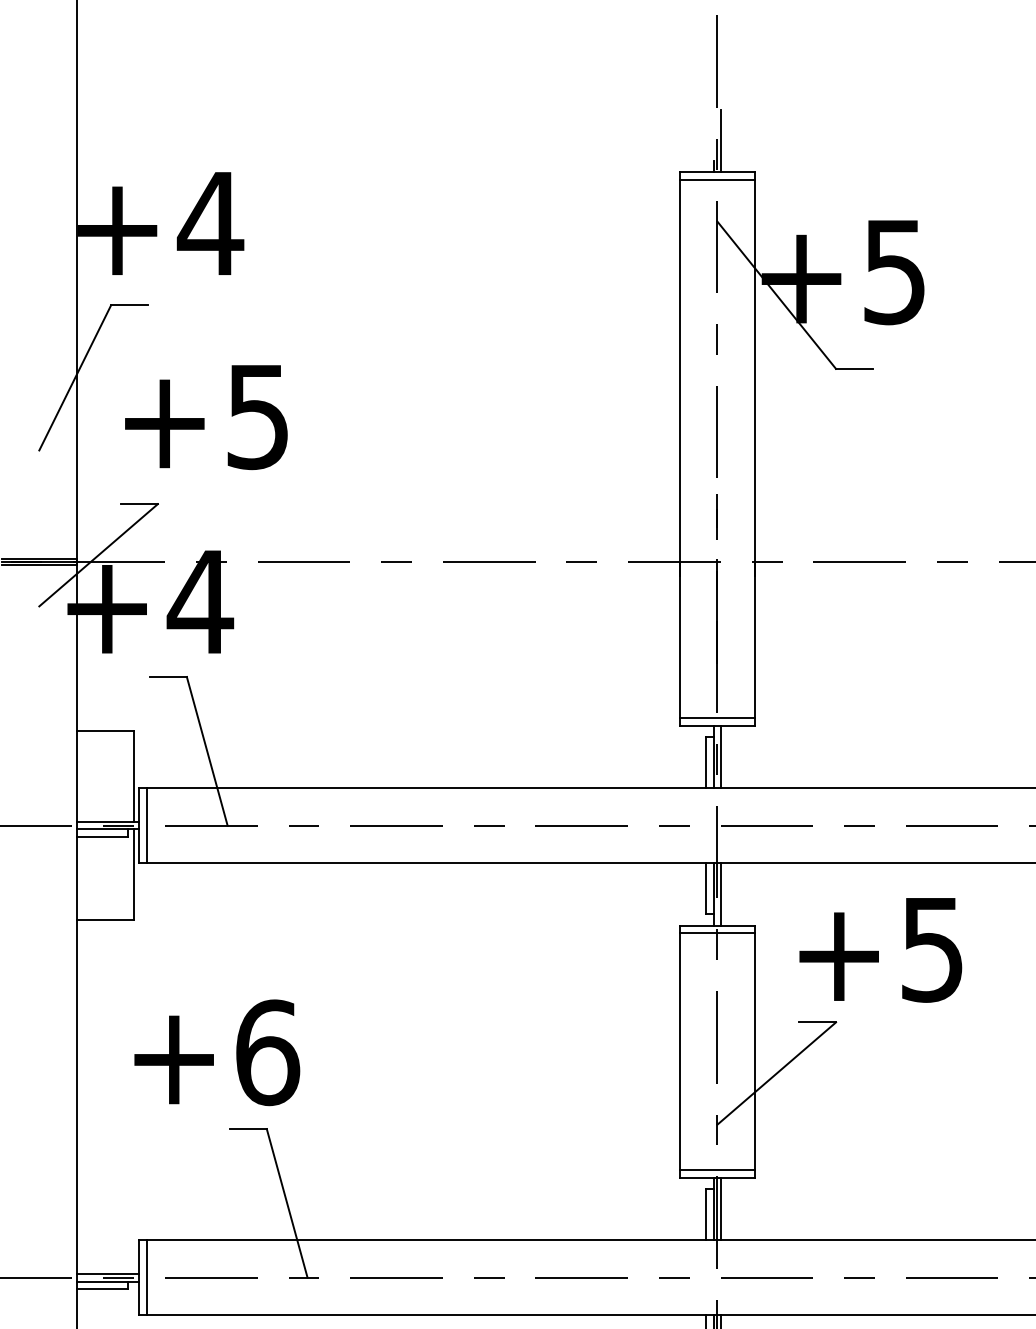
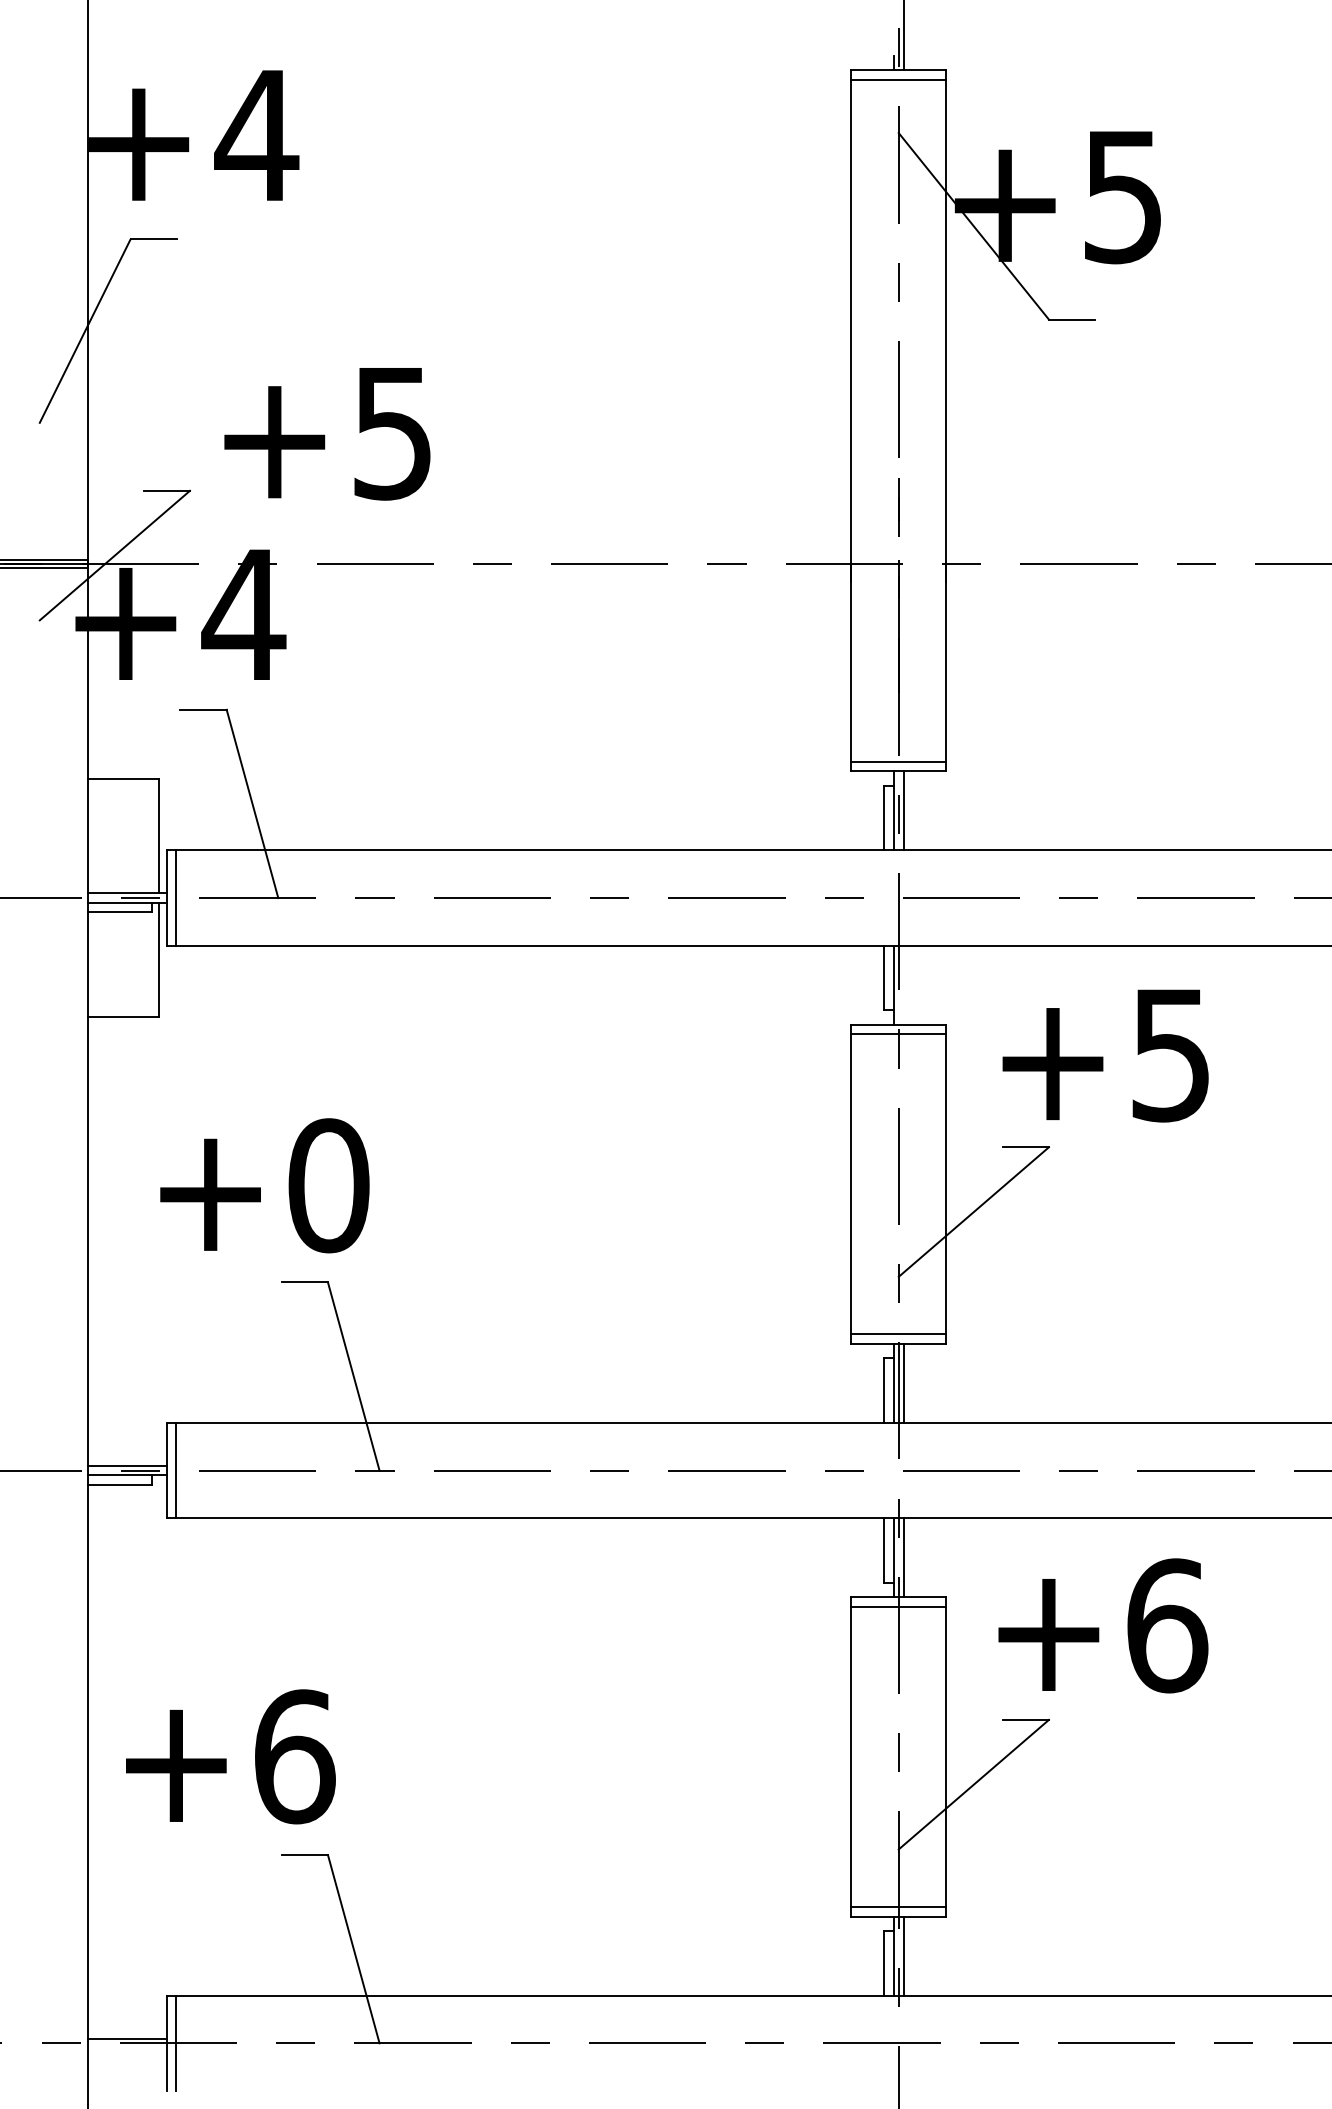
text: (206, 417) -> (327, 434), moved
line: (721, 893) -> (903, 984), removed
text: (268, 1052) -> (329, 1185), +6 -> +0

